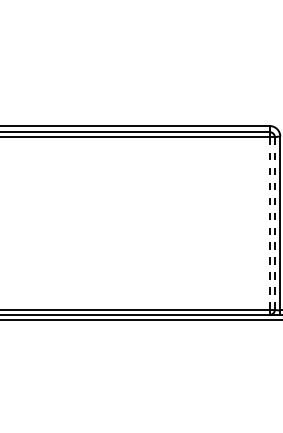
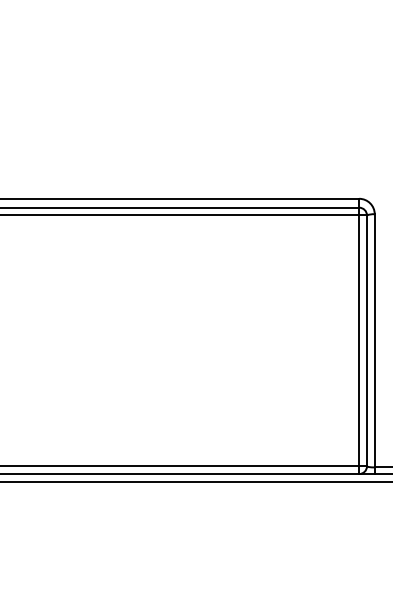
line: (269, 223) -> (358, 340), dashed -> solid
line: (275, 223) -> (367, 340), dashed -> solid

